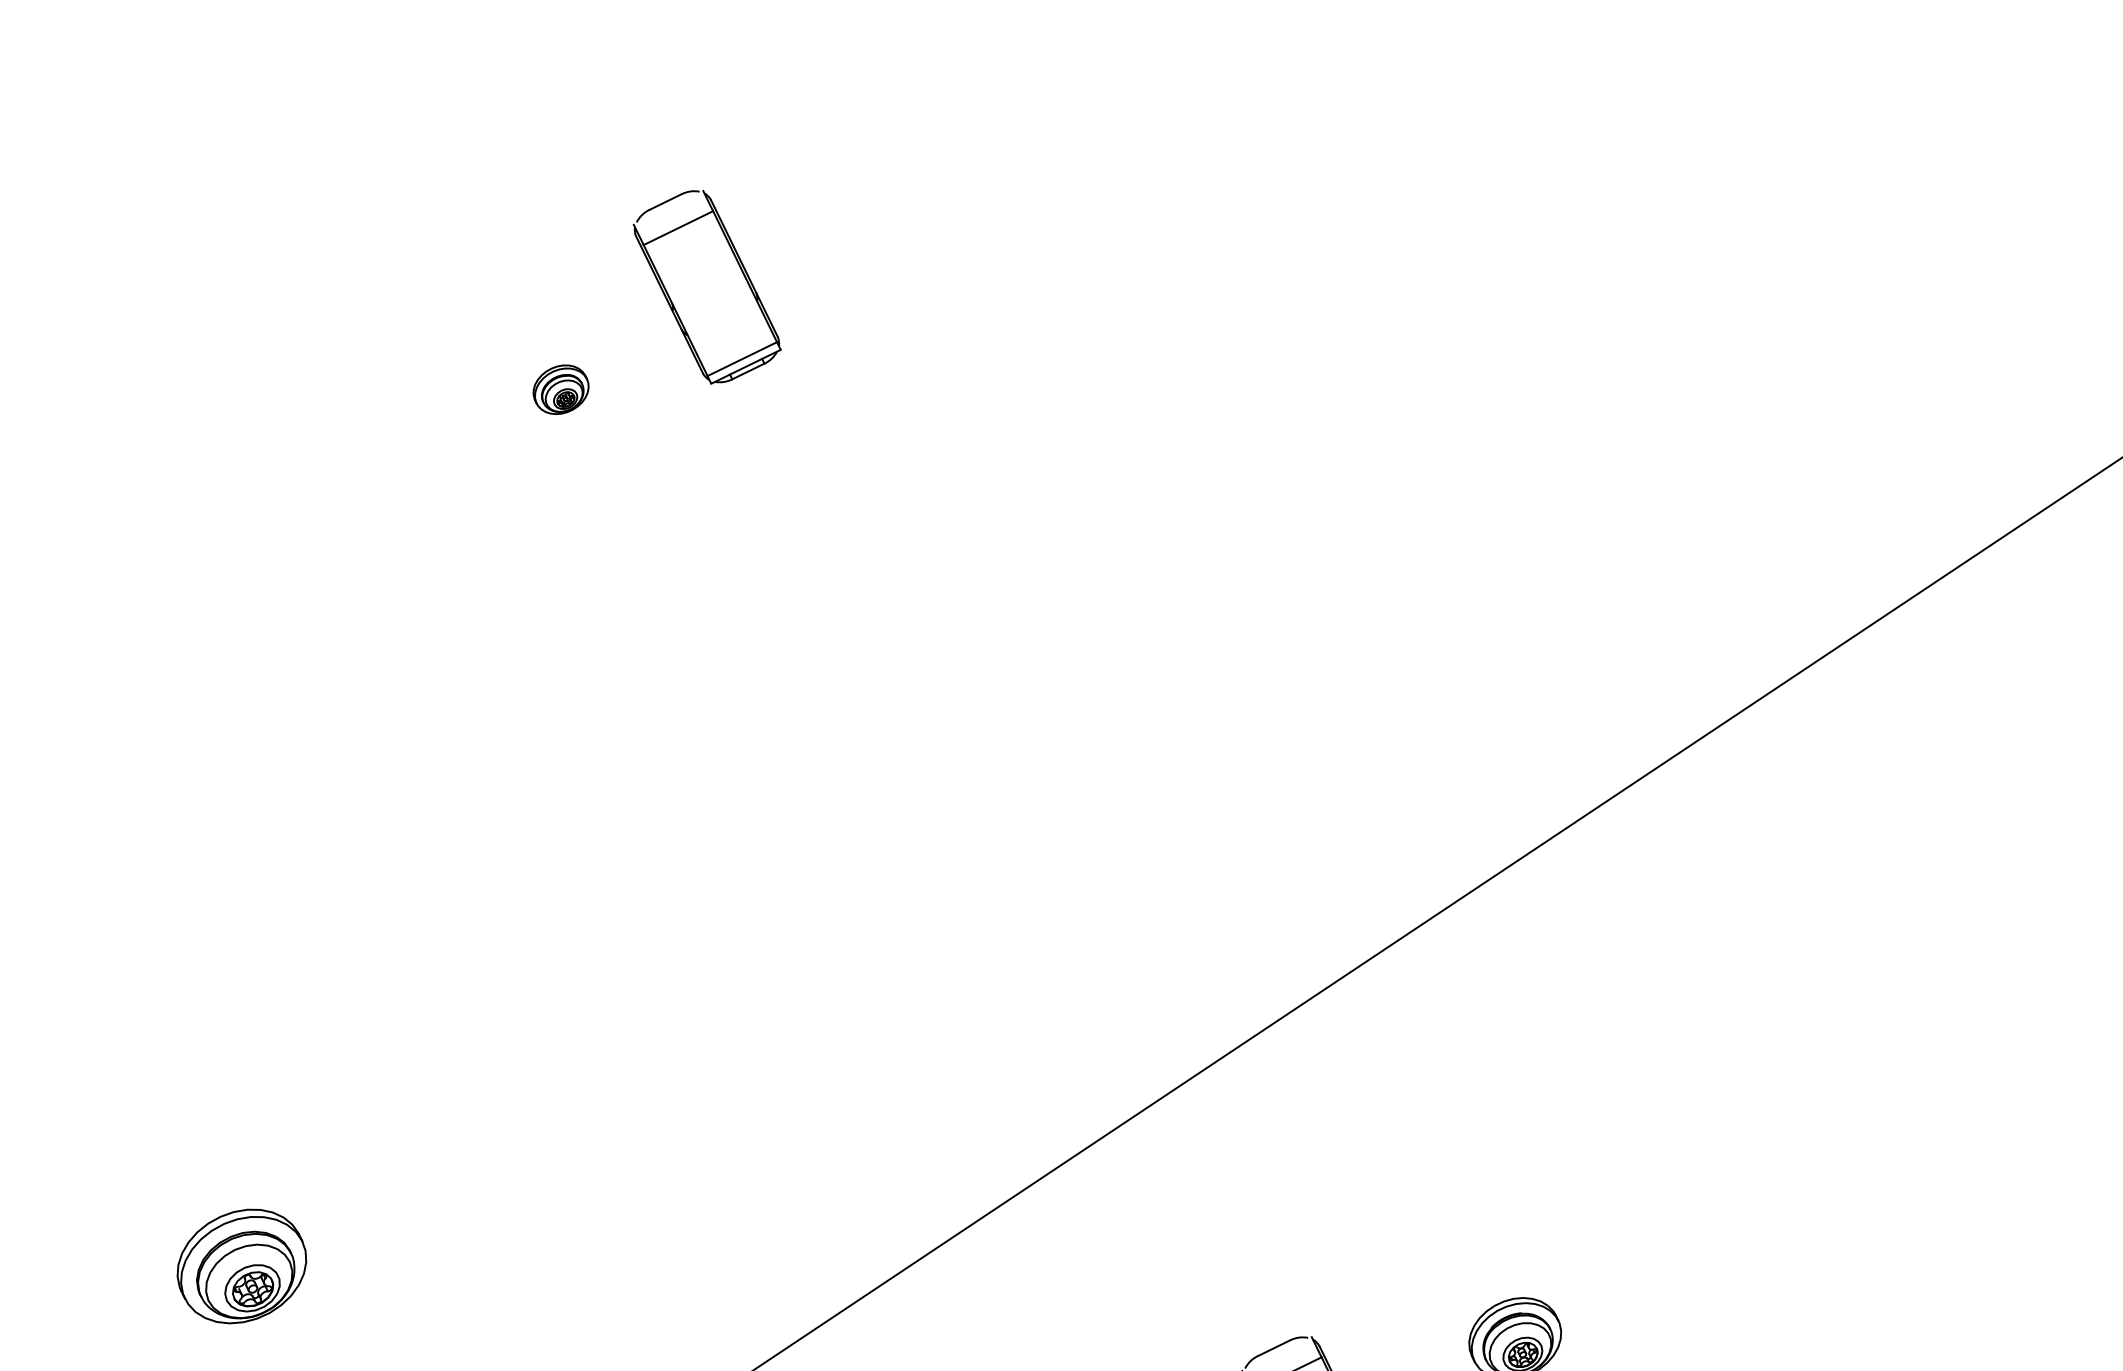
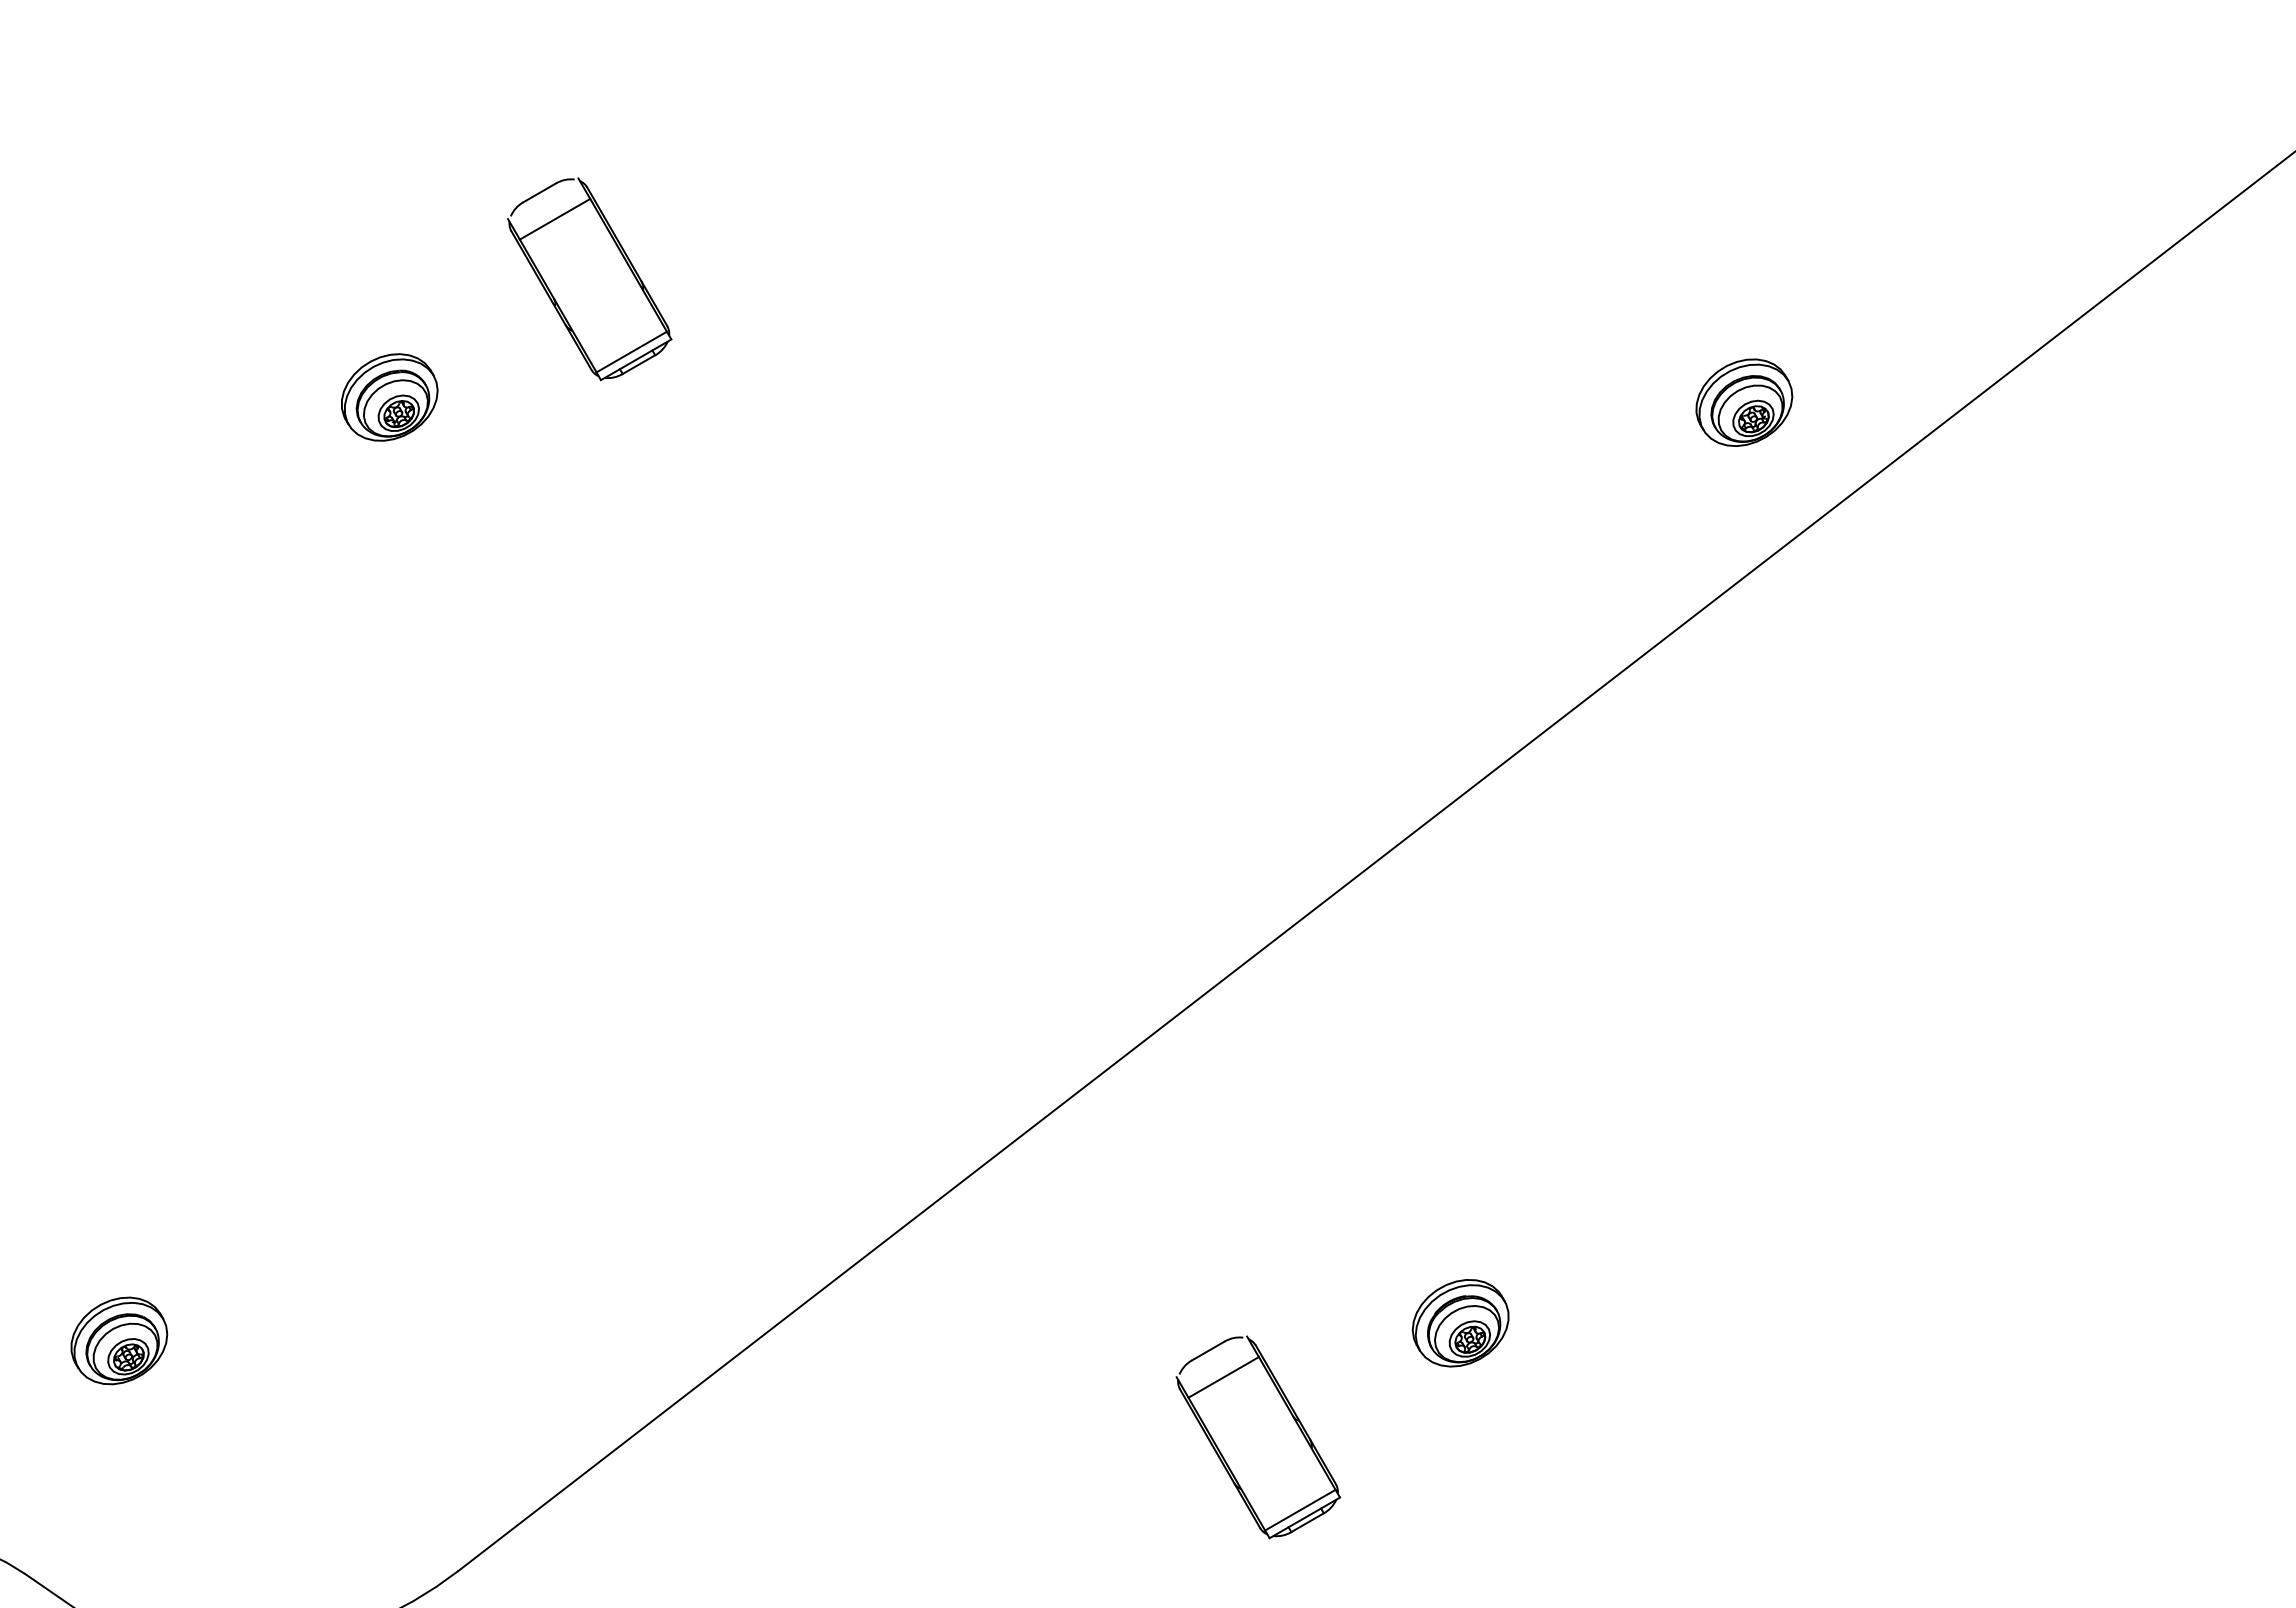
part: (707, 287) -> (589, 279), moved
part: (560, 389) -> (389, 397), size x1.67
part: (1845, 484) -> (1744, 402), added
part: (242, 1266) -> (119, 1340), size x0.71

